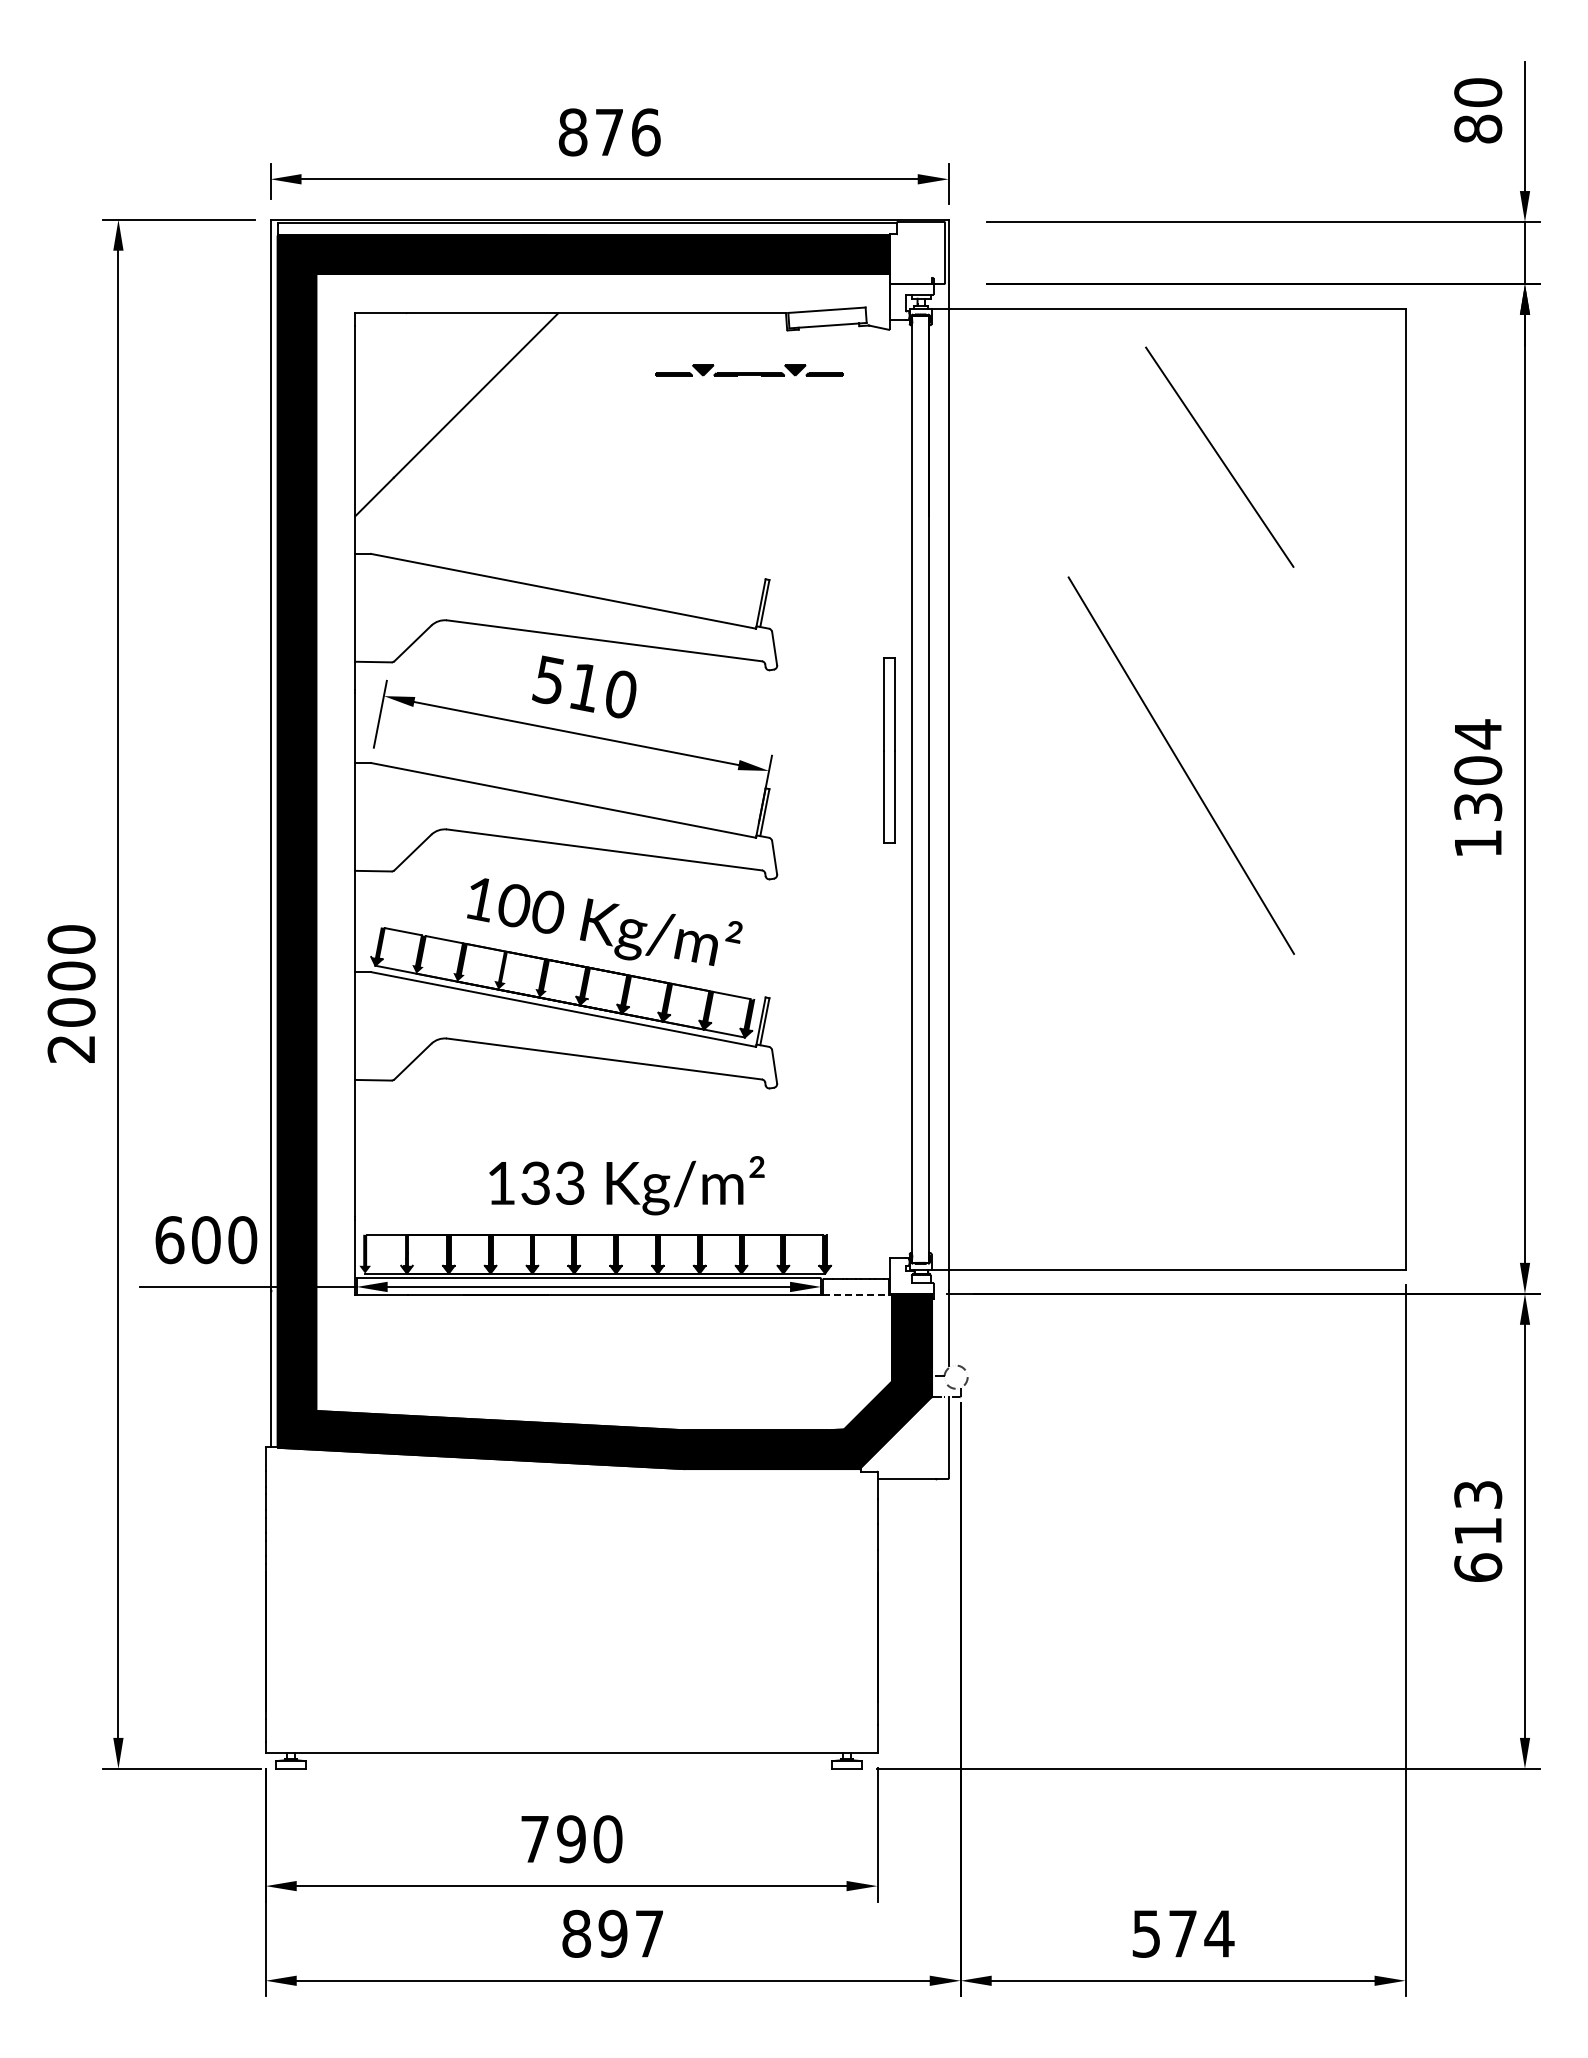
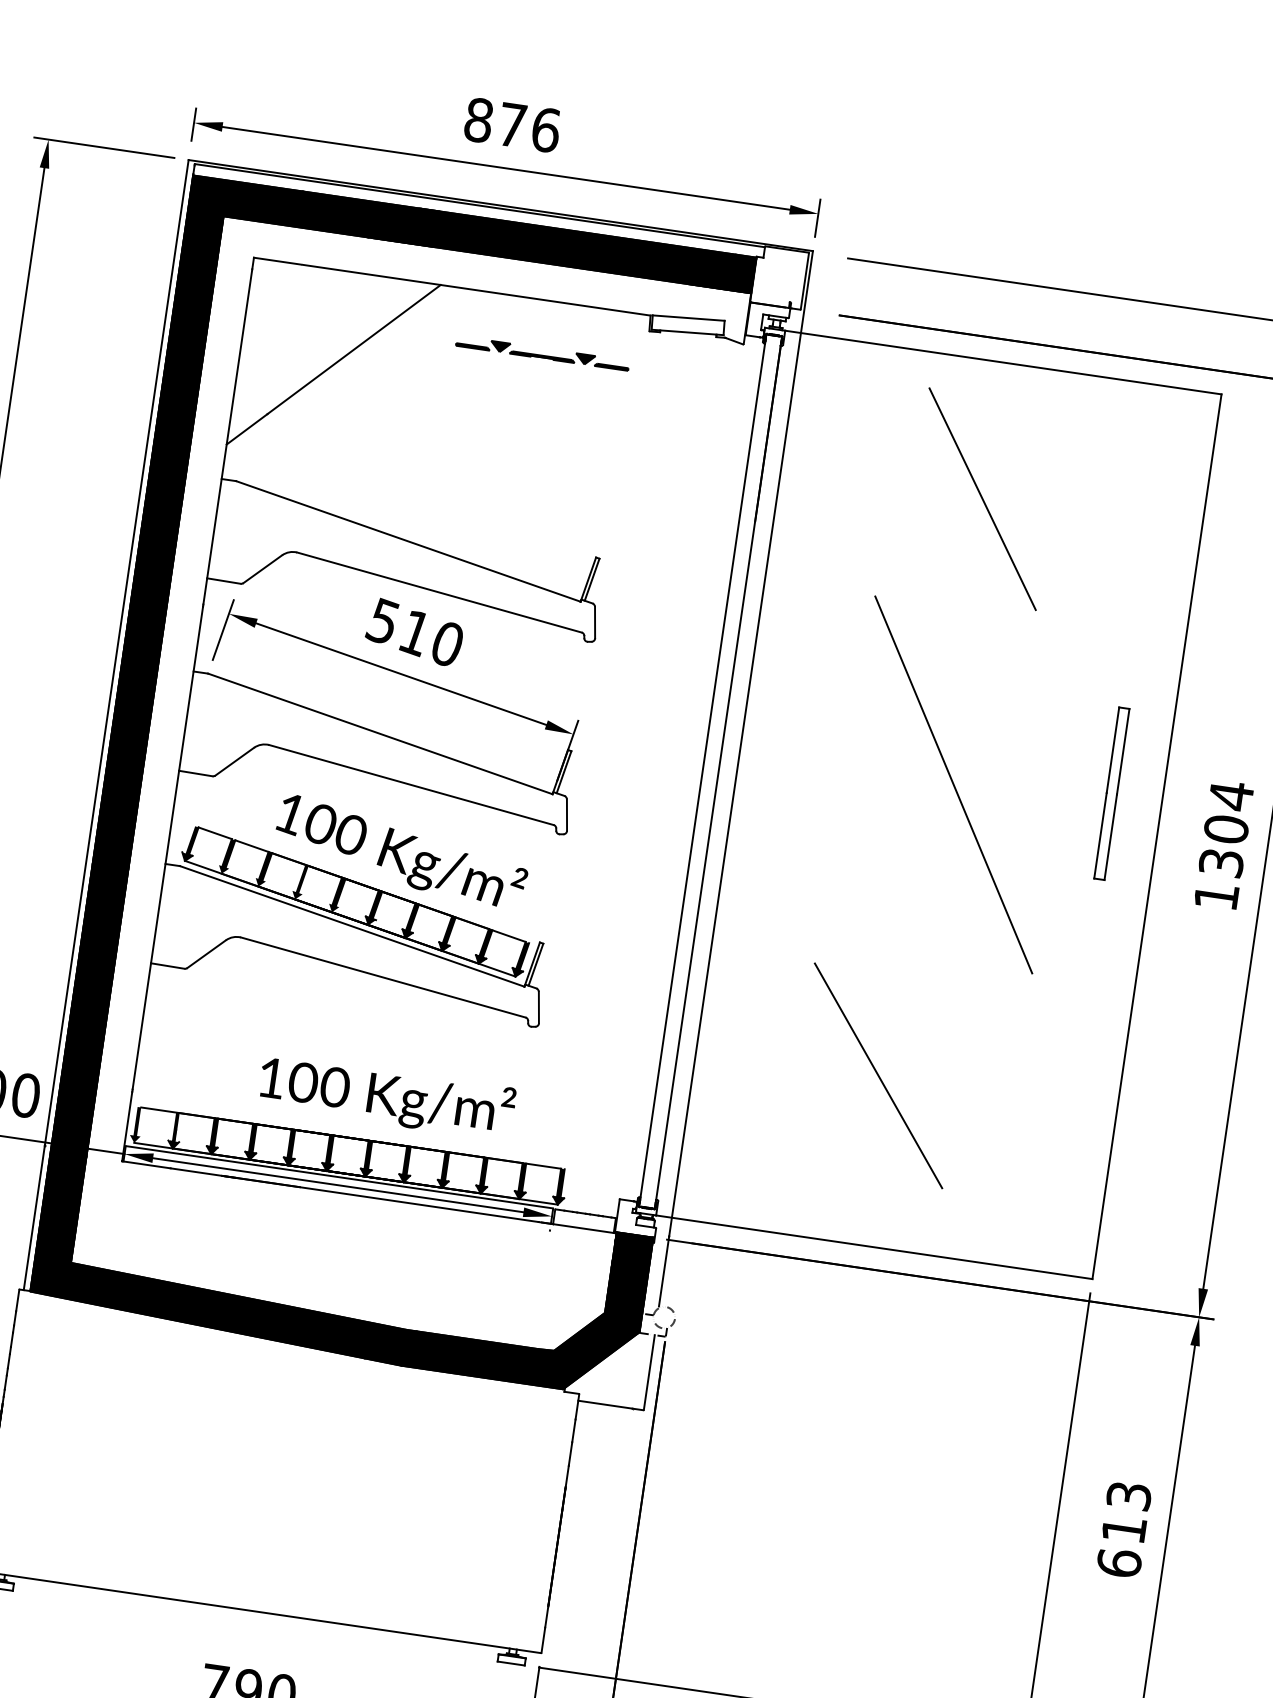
part: (749, 370) -> (543, 353), moved
line: (1219, 456) -> (982, 498), moved
part: (889, 750) -> (1111, 793), moved
line: (1146, 1086) -> (878, 1075), added
text: (552, 1182) -> (318, 1084), 133 -> 100
line: (857, 1295) -> (584, 1229), dashed -> solid

